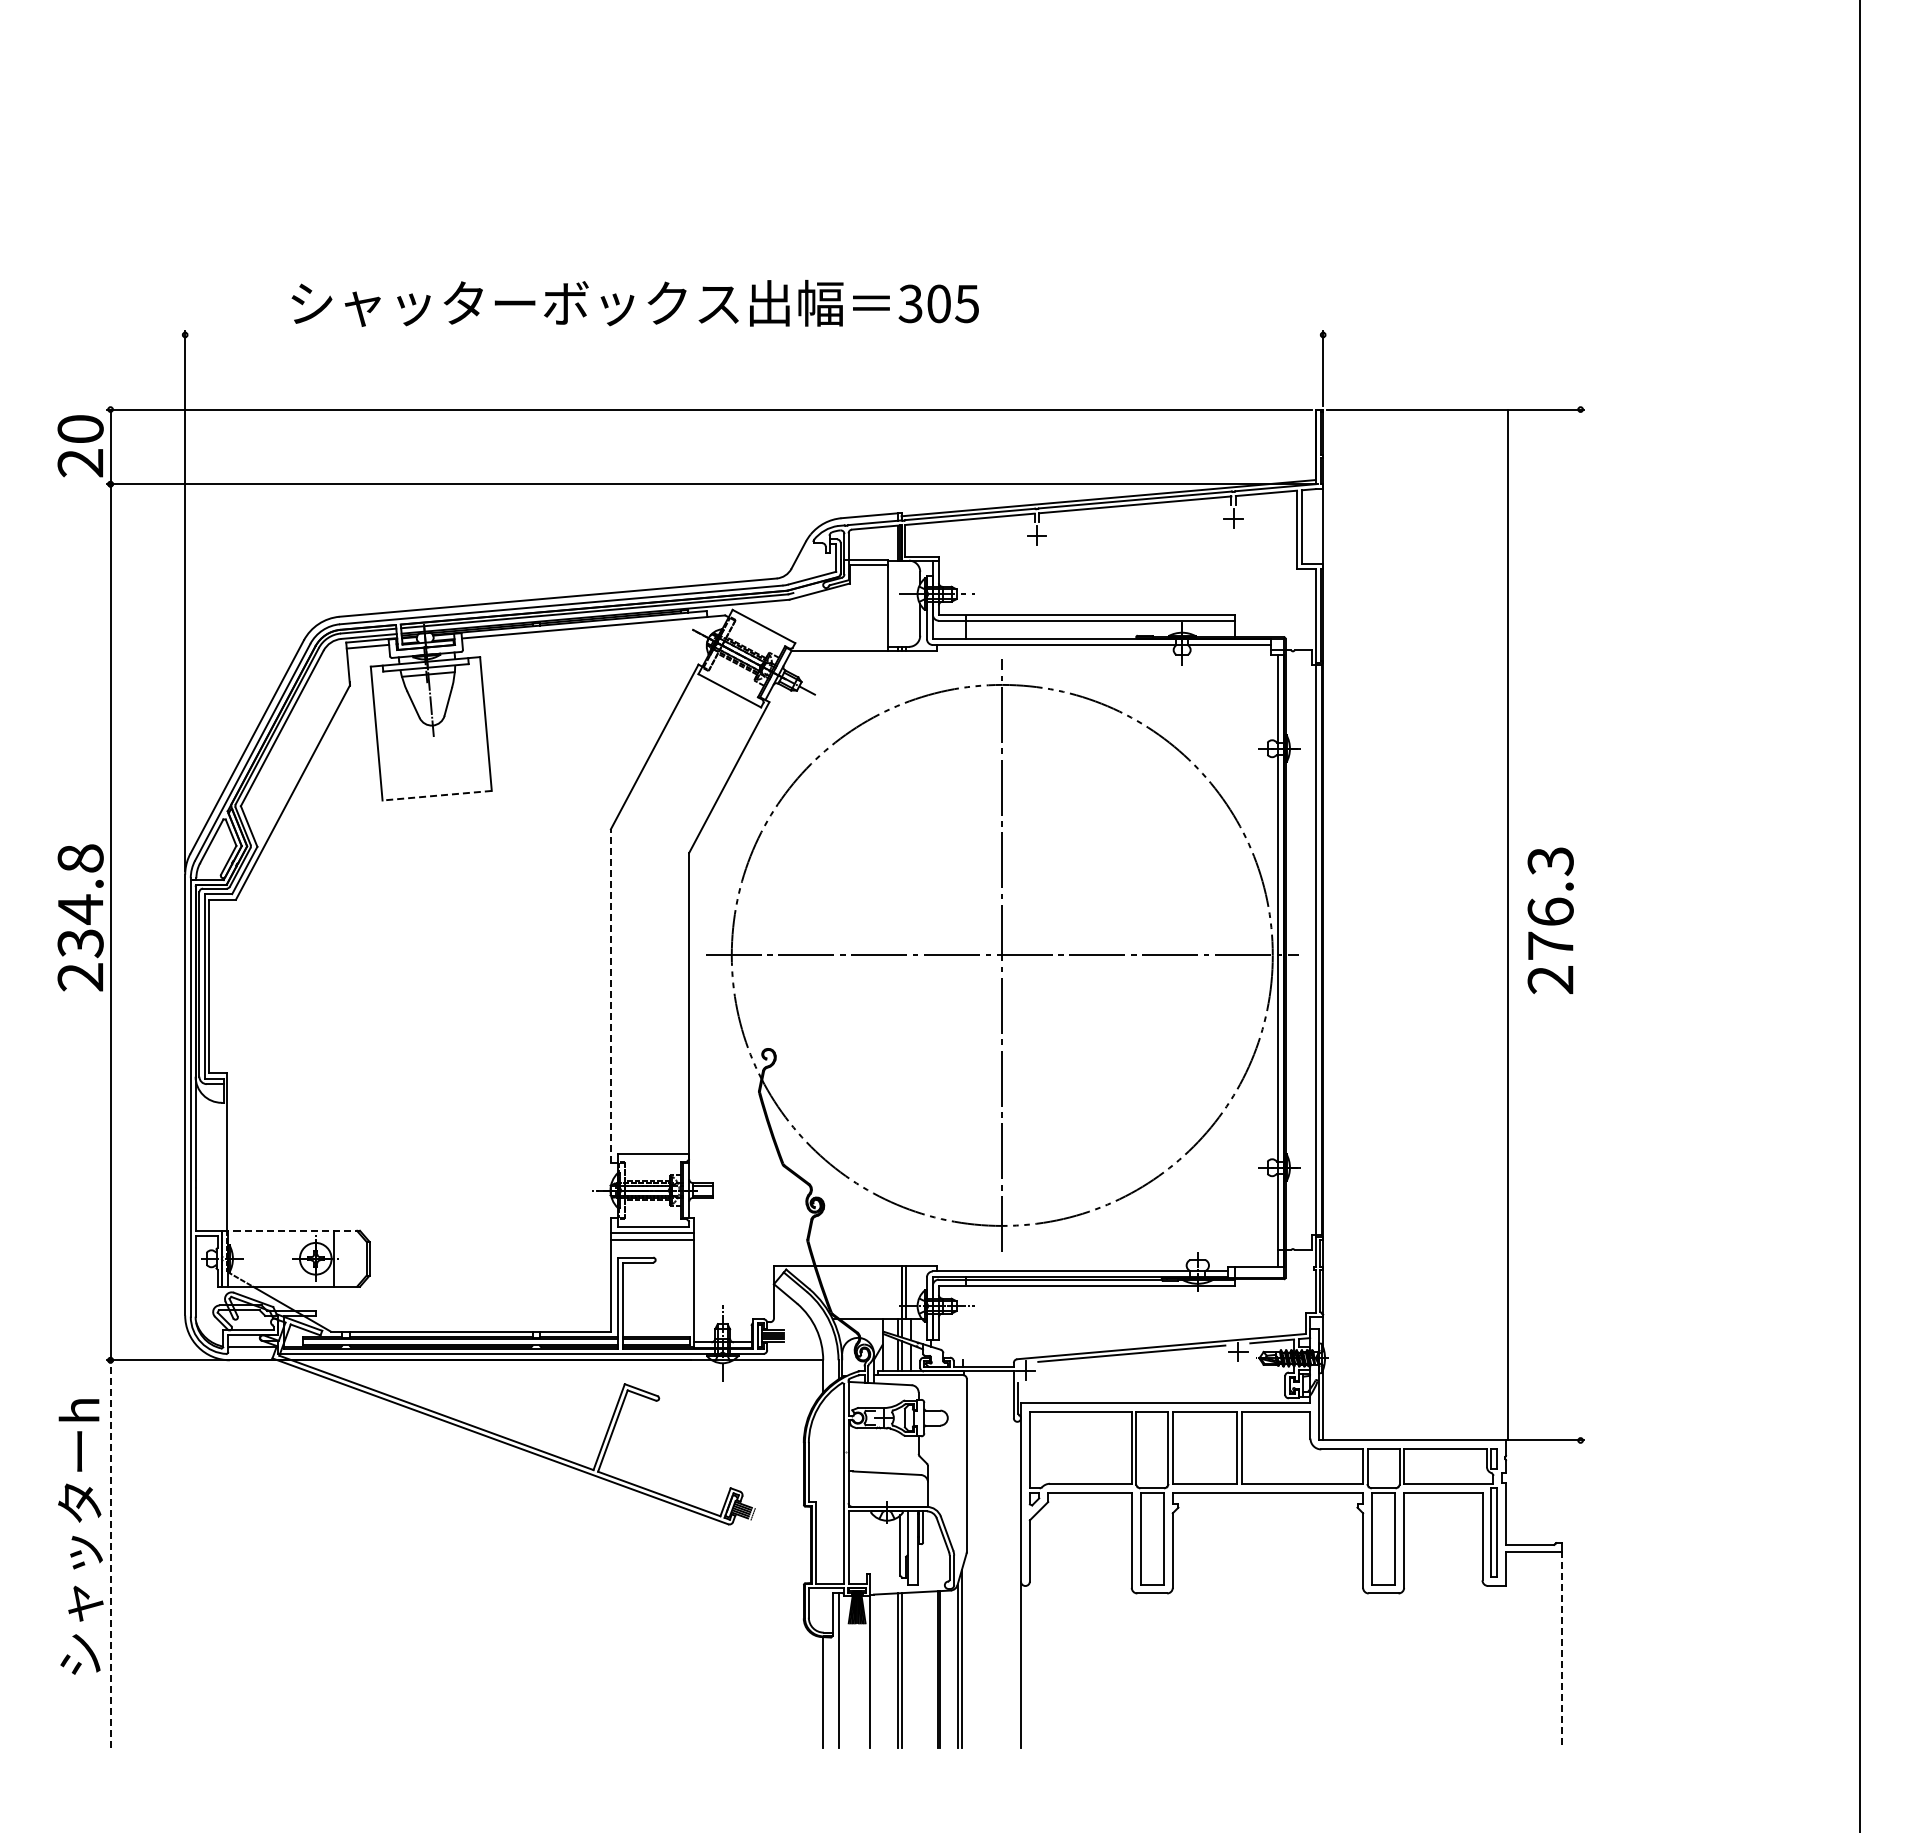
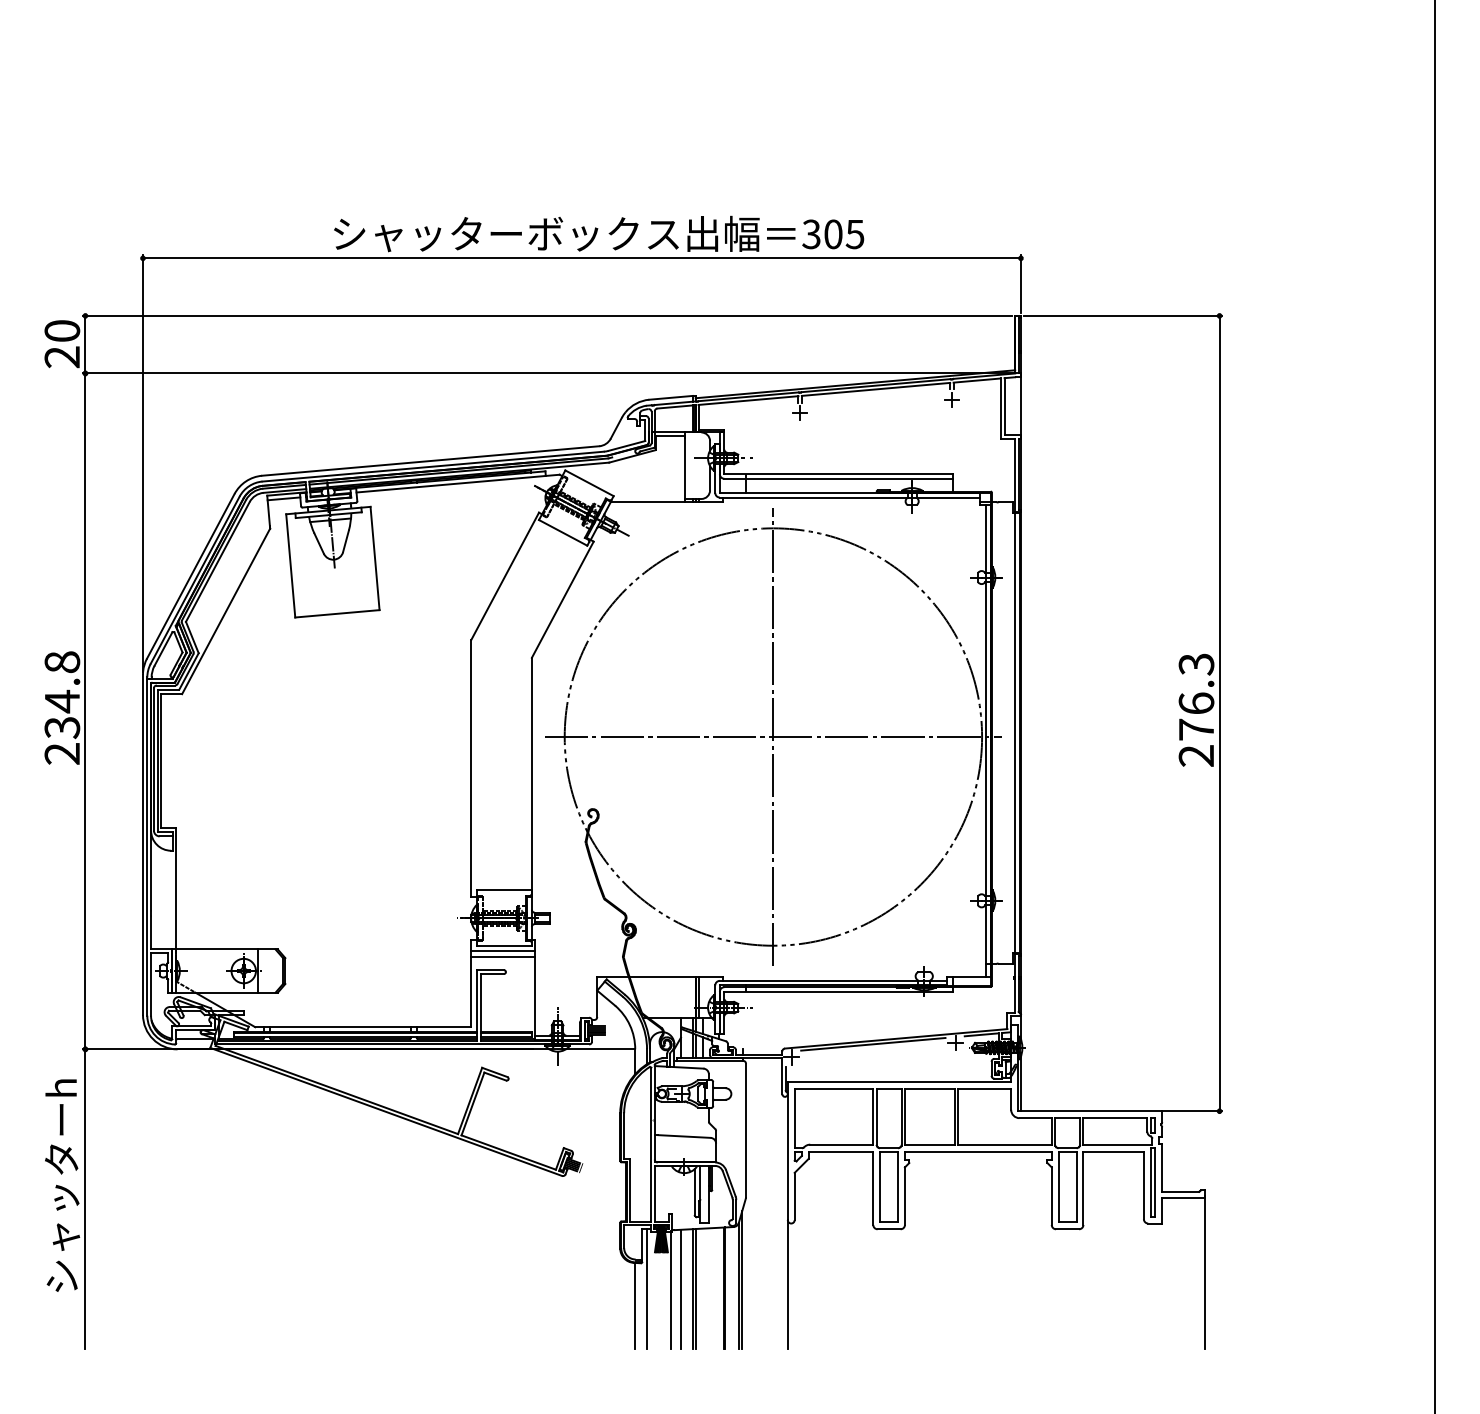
text: (634, 303) -> (598, 234), moved
line: (754, 334) -> (582, 257), added
line: (437, 795) -> (337, 613), dashed -> solid
line: (1507, 924) -> (1219, 713), moved
line: (610, 995) -> (471, 767), dashed -> solid
line: (291, 1230) -> (225, 949), dashed -> solid
line: (110, 1553) -> (85, 1198), dashed -> solid
line: (1561, 1649) -> (1204, 1272), dashed -> solid
line: (882, 1671) -> (680, 1289), added

